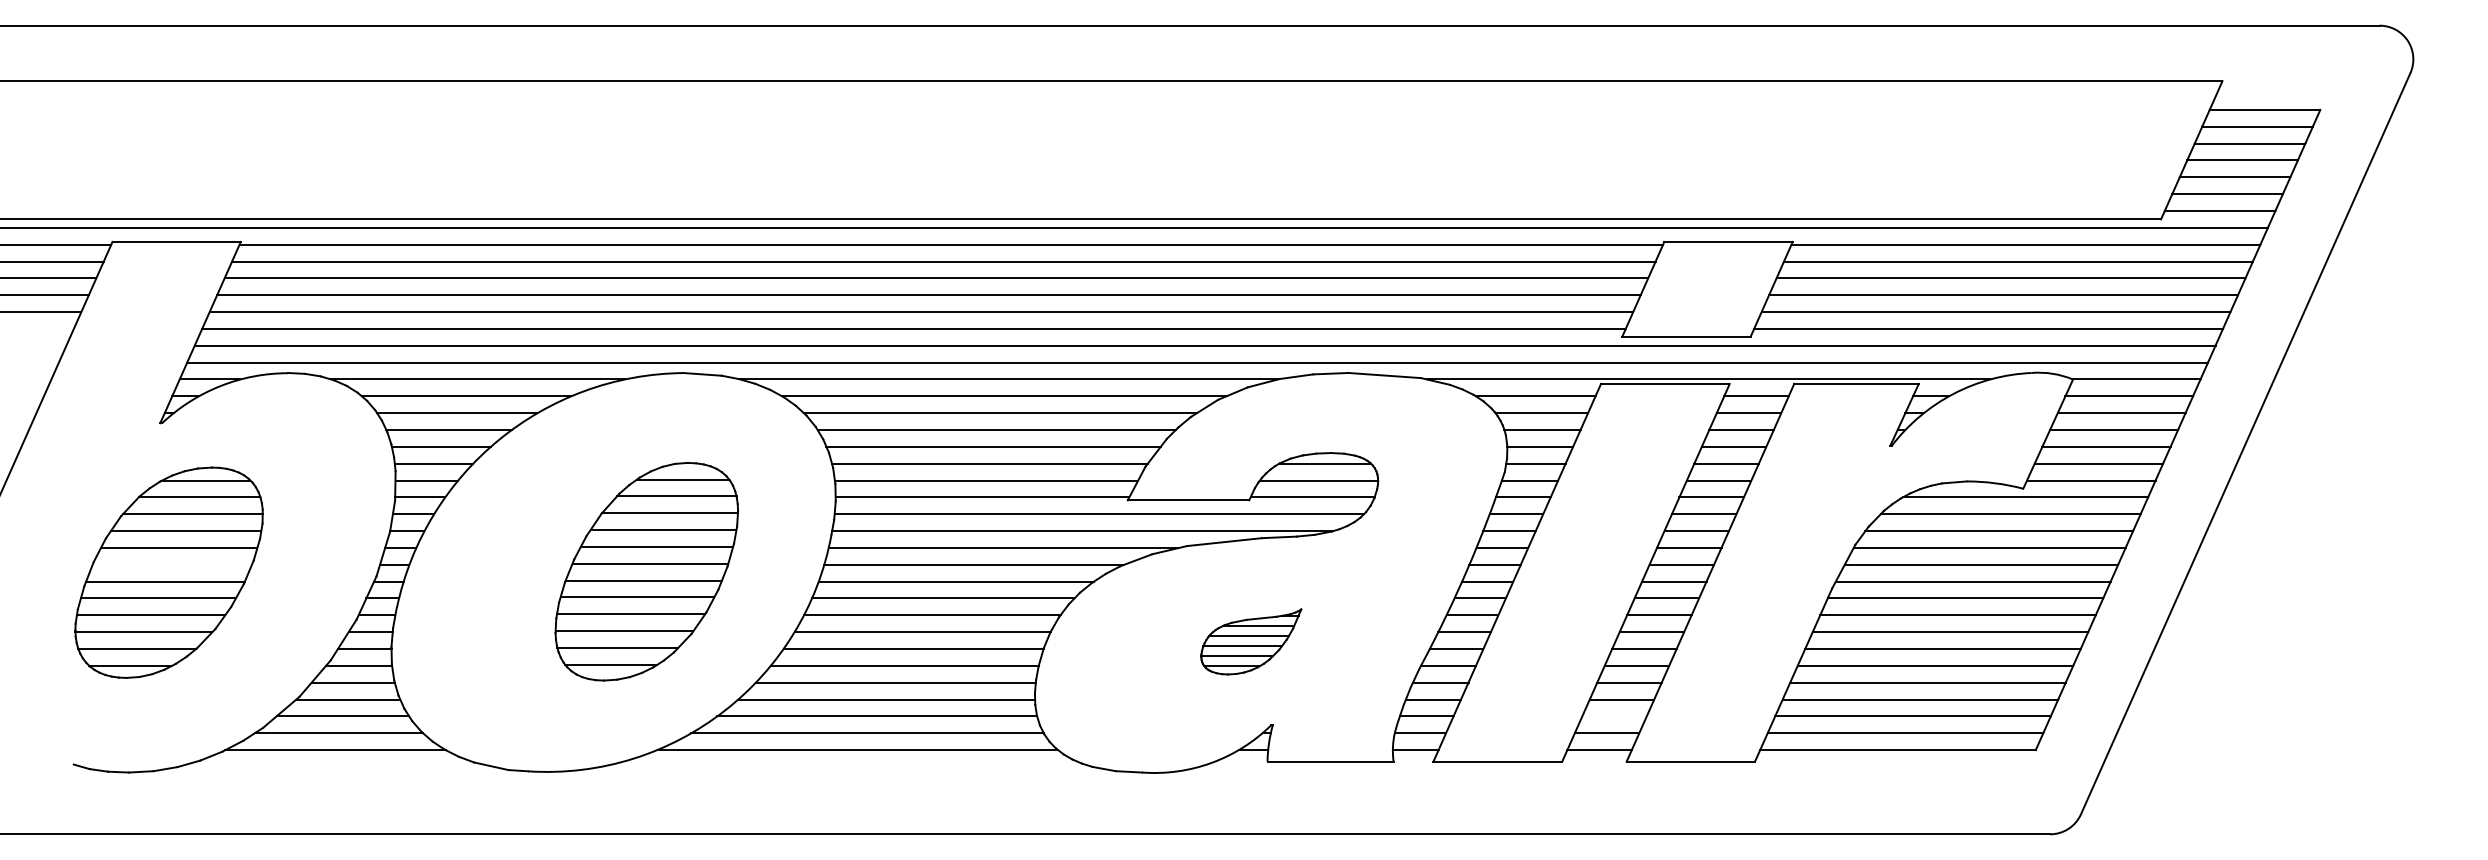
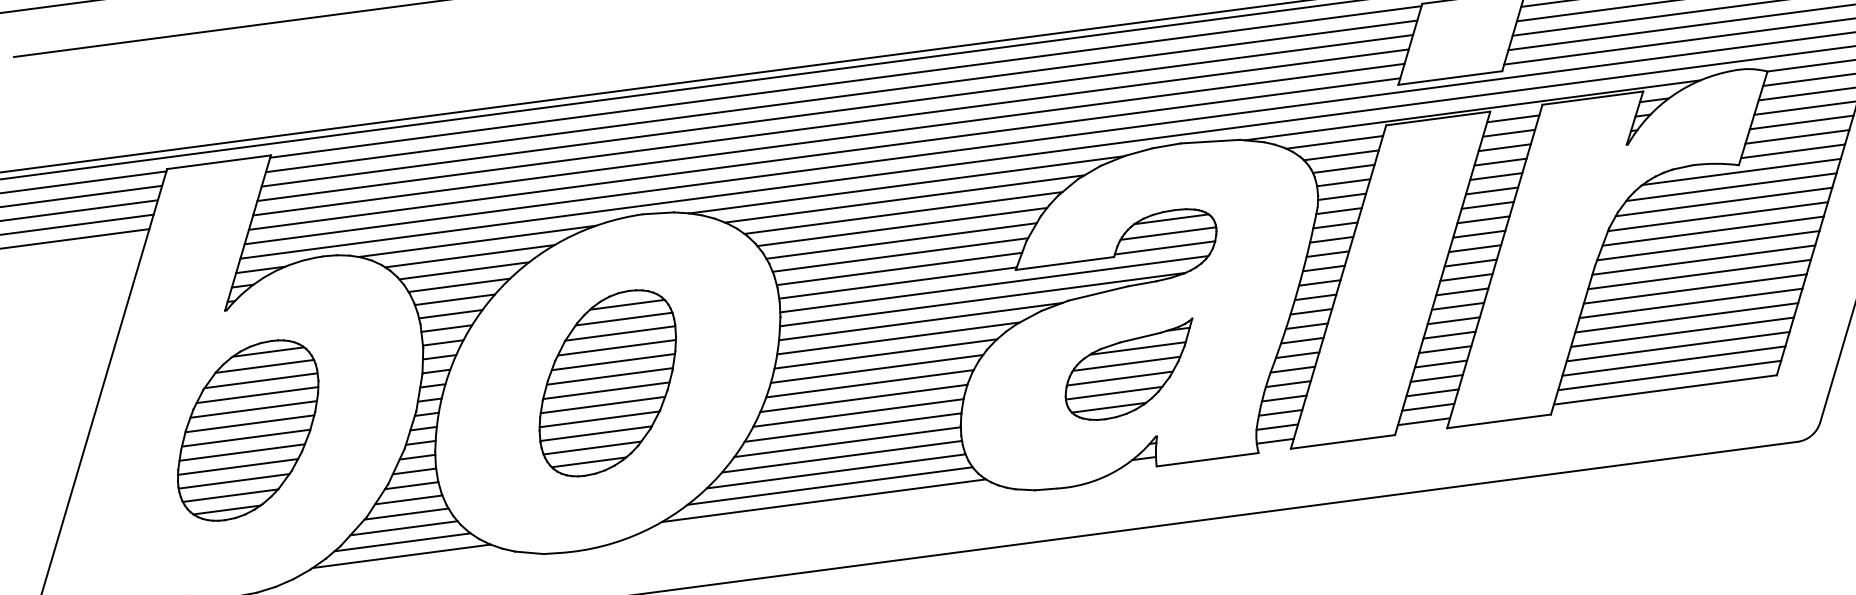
line: (171, 564) -> (249, 423), added
part: (646, 571) -> (607, 383), moved
part: (1251, 641) -> (1130, 370), size x1.67
line: (1614, 716) -> (1432, 392), added

